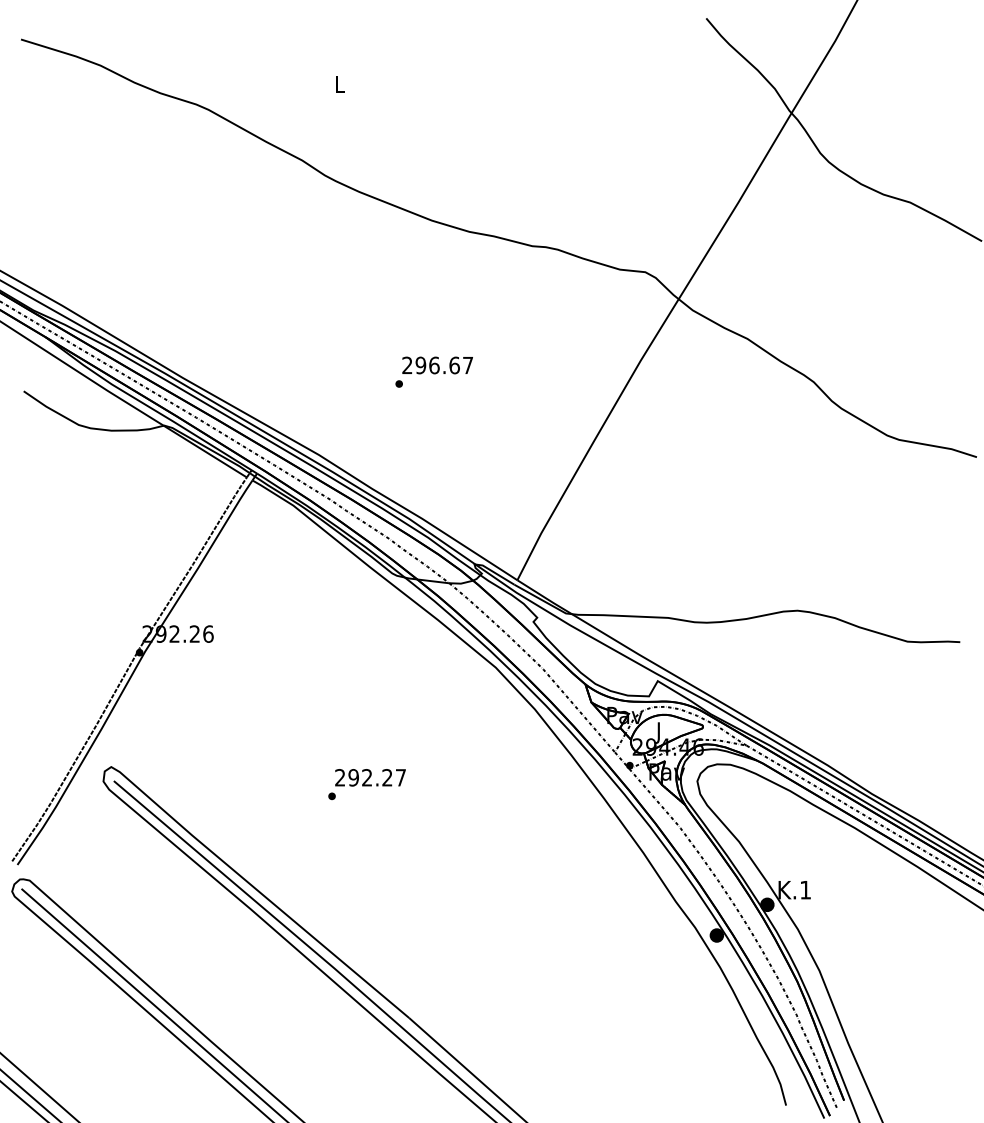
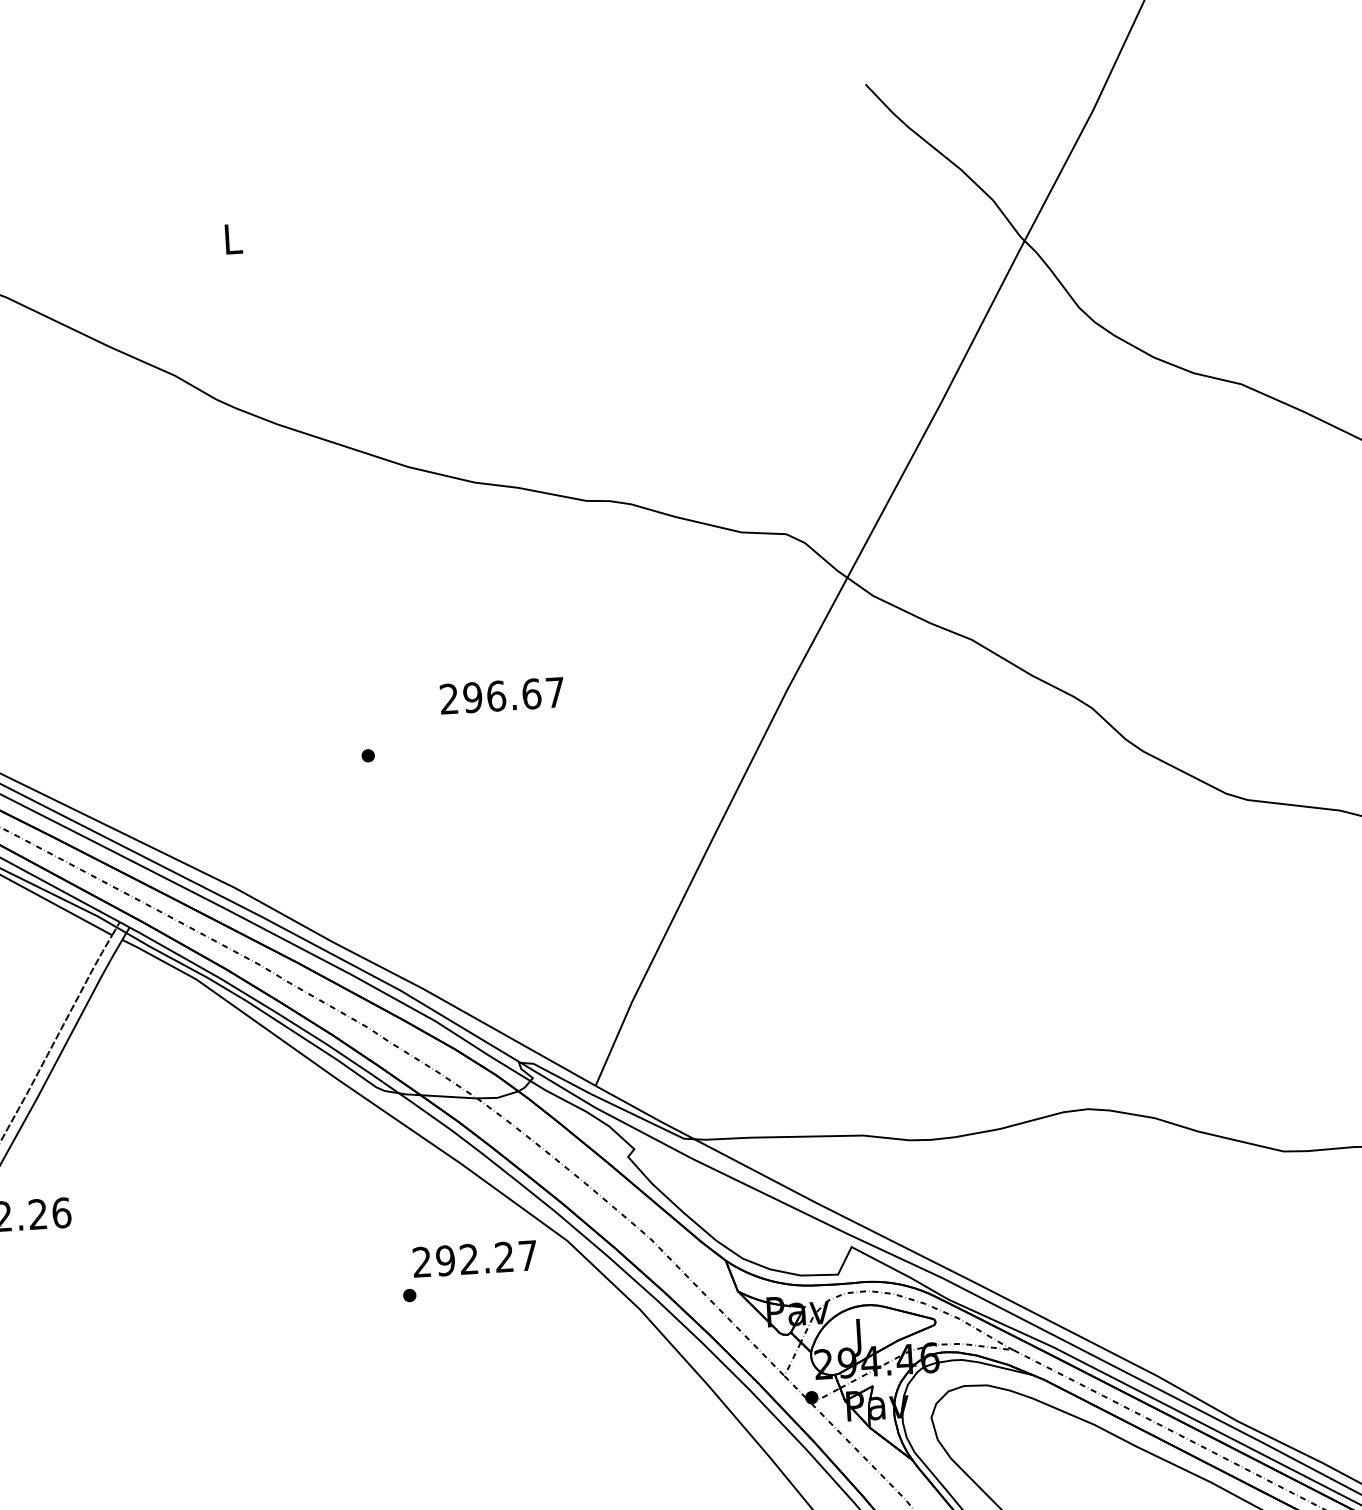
text: (437, 365) -> (501, 695), moved
text: (366, 784) -> (468, 1271), moved

